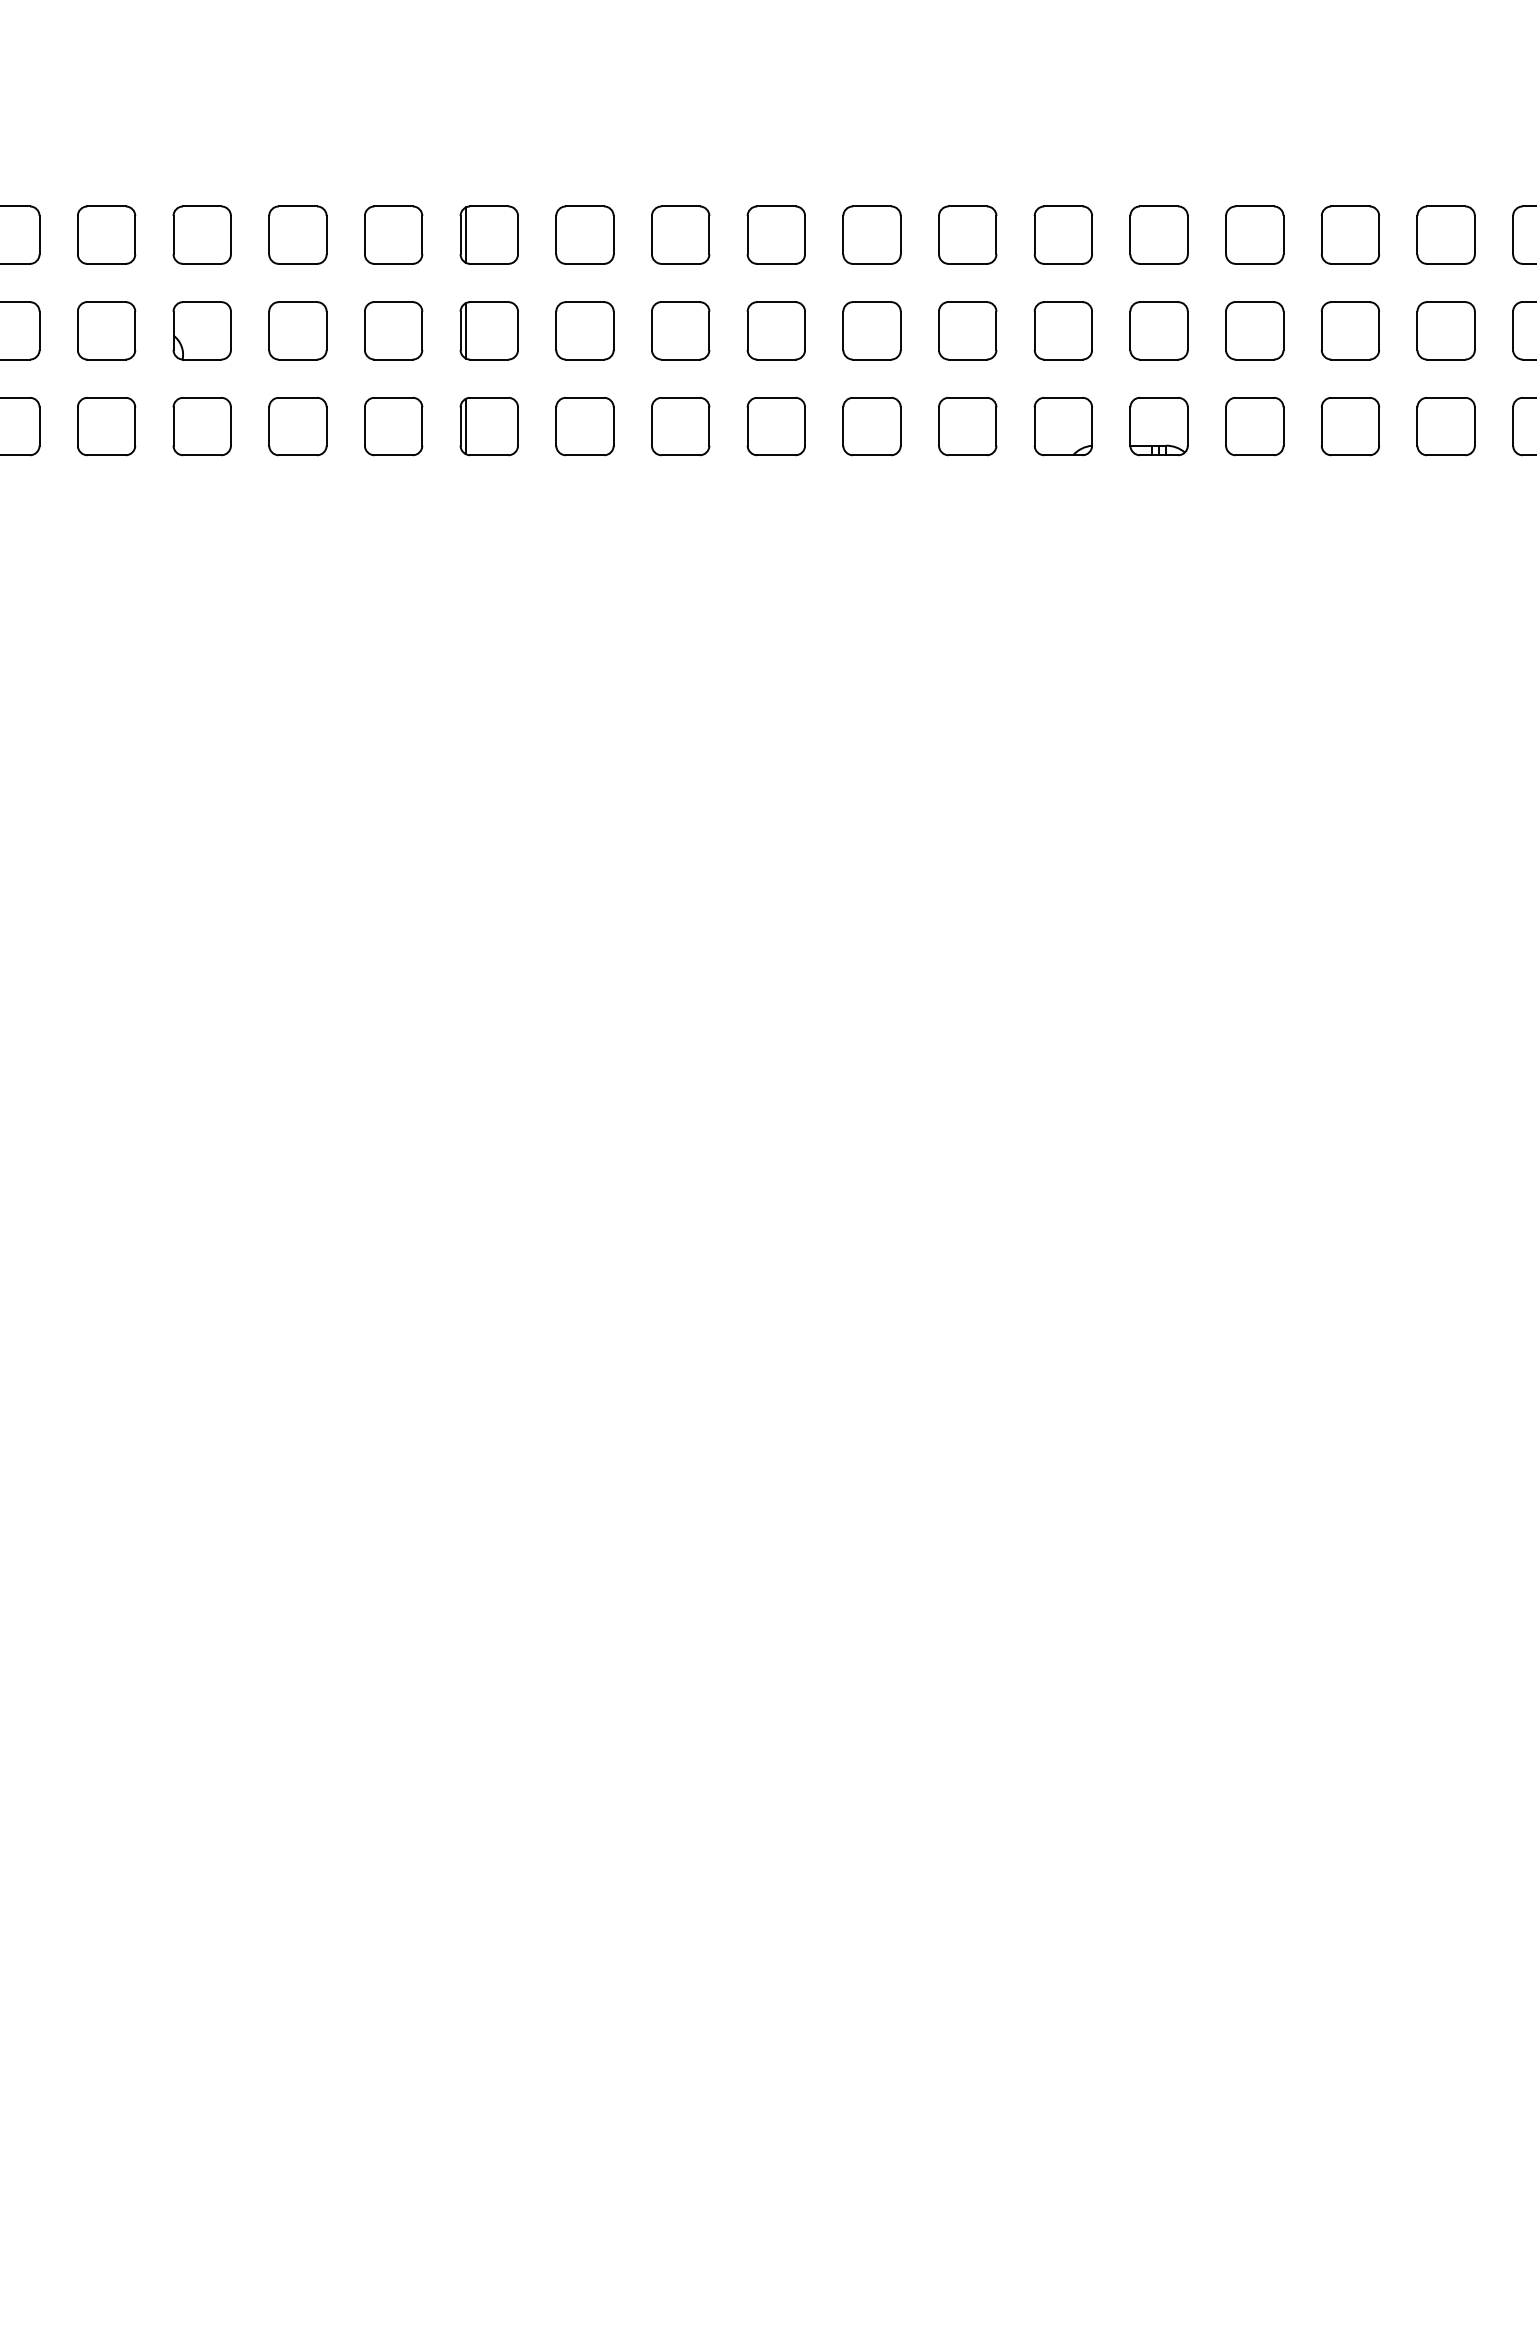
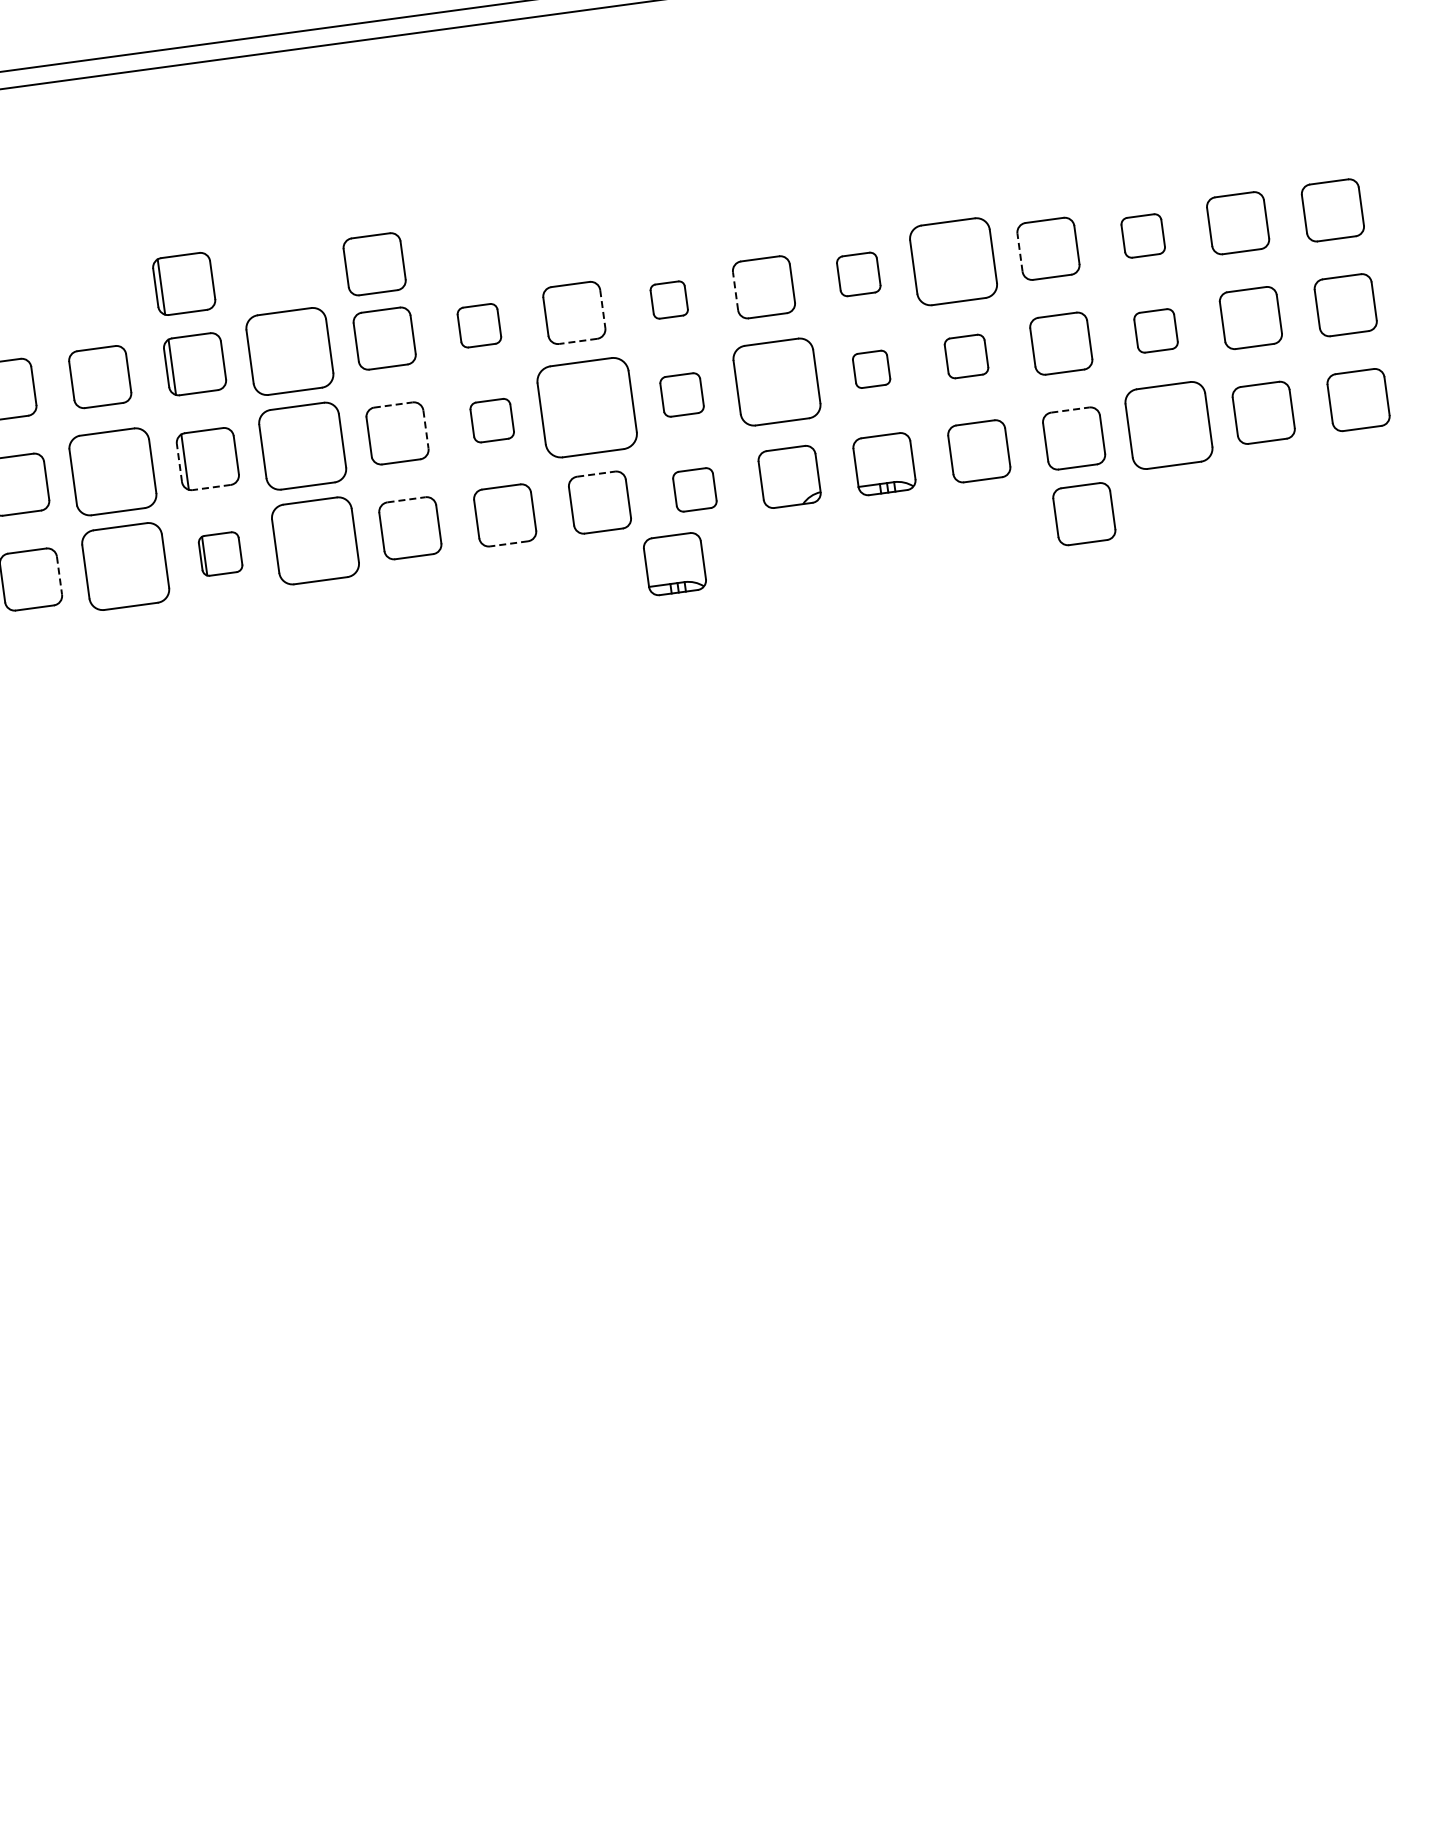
part: (488, 153) -> (183, 283), added
part: (680, 159) -> (374, 263), added
part: (584, 234) -> (289, 350), size x1.4
part: (775, 234) -> (478, 325), size x0.7
part: (967, 234) -> (668, 299), size x0.6
line: (1034, 234) -> (735, 290), solid -> dashed
part: (1158, 234) -> (858, 273), size x0.7
part: (1254, 234) -> (953, 261), size x1.4
line: (1321, 234) -> (1019, 252), solid -> dashed
part: (1445, 234) -> (1142, 235), size x0.7
line: (900, 235) -> (602, 309), solid -> dashed
line: (871, 263) -> (577, 341), solid -> dashed
line: (680, 302) -> (393, 405), solid -> dashed
part: (393, 330) -> (112, 471), size x1.4
line: (460, 330) -> (179, 462), solid -> dashed
part: (584, 330) -> (302, 445), size x1.4
part: (775, 330) -> (491, 420), size x0.7
part: (871, 330) -> (586, 407), size x1.6
part: (967, 330) -> (681, 394), size x0.7
part: (1062, 330) -> (775, 381), size x1.4
part: (1158, 330) -> (870, 369), size x0.6
part: (1254, 330) -> (966, 356), size x0.7
part: (1445, 330) -> (1155, 330), size x0.7
line: (709, 331) -> (426, 430), solid -> dashed
line: (488, 359) -> (210, 487), solid -> dashed
line: (681, 397) -> (407, 499), solid -> dashed
line: (872, 397) -> (596, 473), solid -> dashed
line: (1350, 397) -> (1070, 409), solid -> dashed
part: (393, 426) -> (125, 566), size x1.4
part: (488, 426) -> (219, 553), size x0.7
part: (584, 426) -> (315, 541), size x1.4
part: (967, 426) -> (694, 489), size x0.7
part: (1445, 426) -> (1168, 425), size x1.4
line: (326, 427) -> (59, 576), solid -> dashed
line: (775, 455) -> (508, 544), solid -> dashed
part: (937, 497) -> (674, 564), added
part: (1350, 502) -> (1084, 513), added

